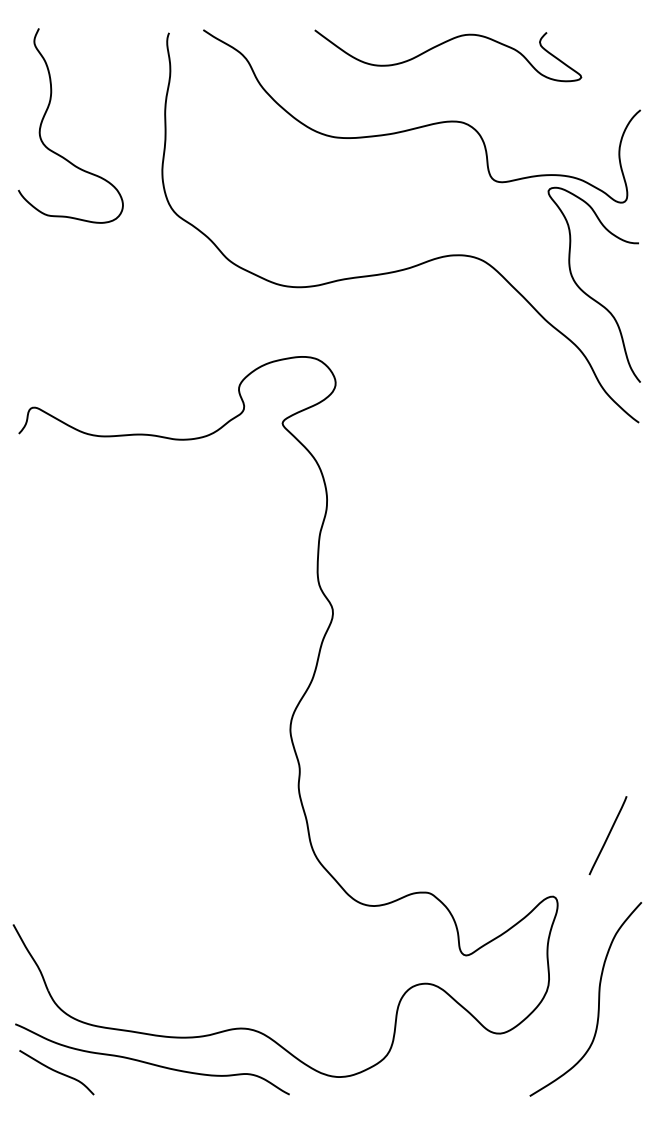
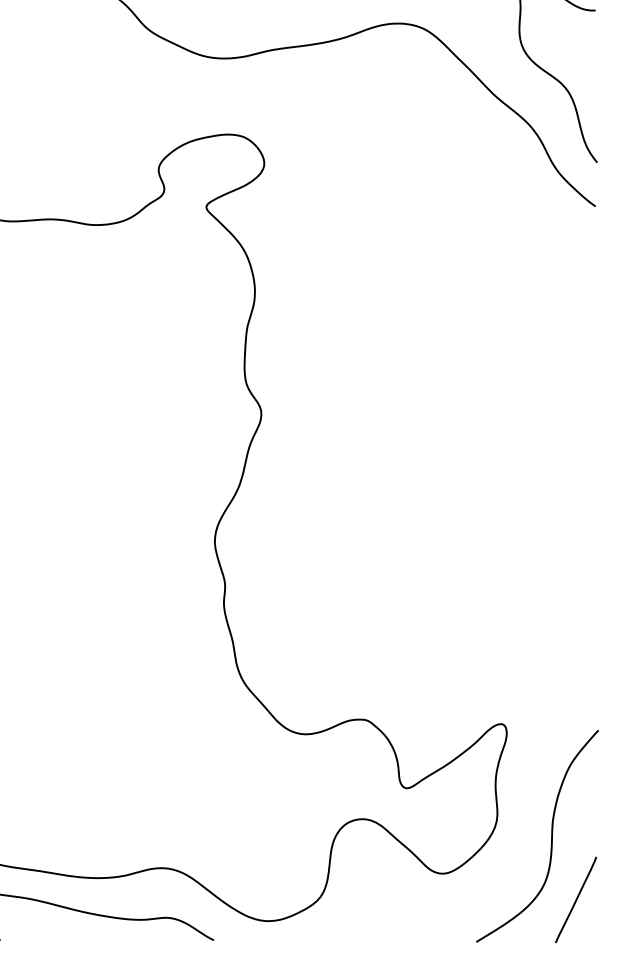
line: (607, 835) -> (575, 899), moved

